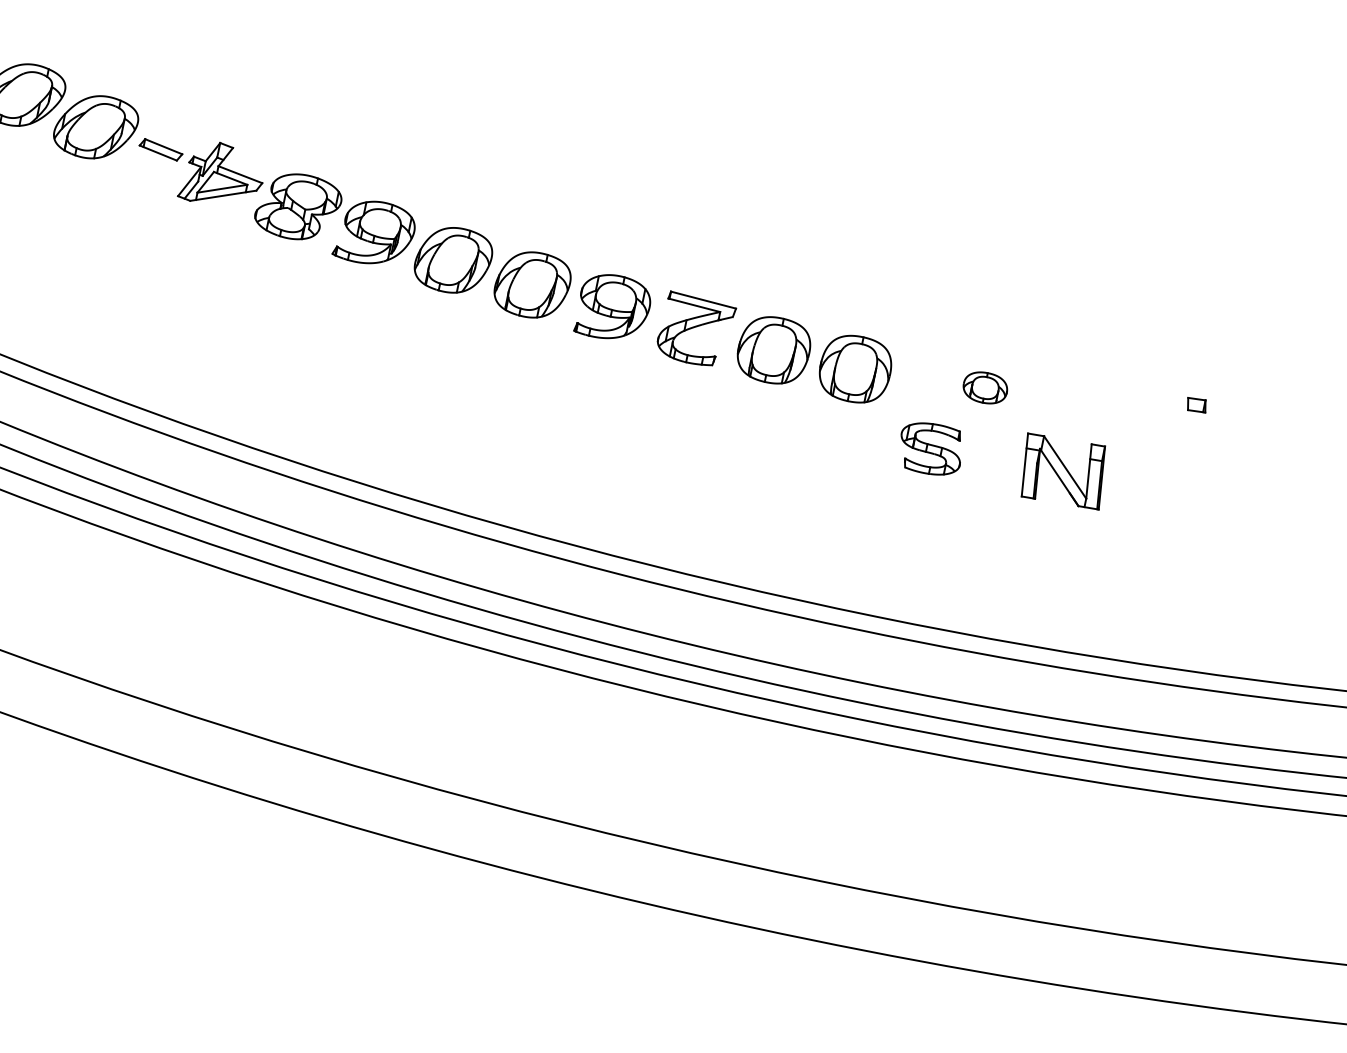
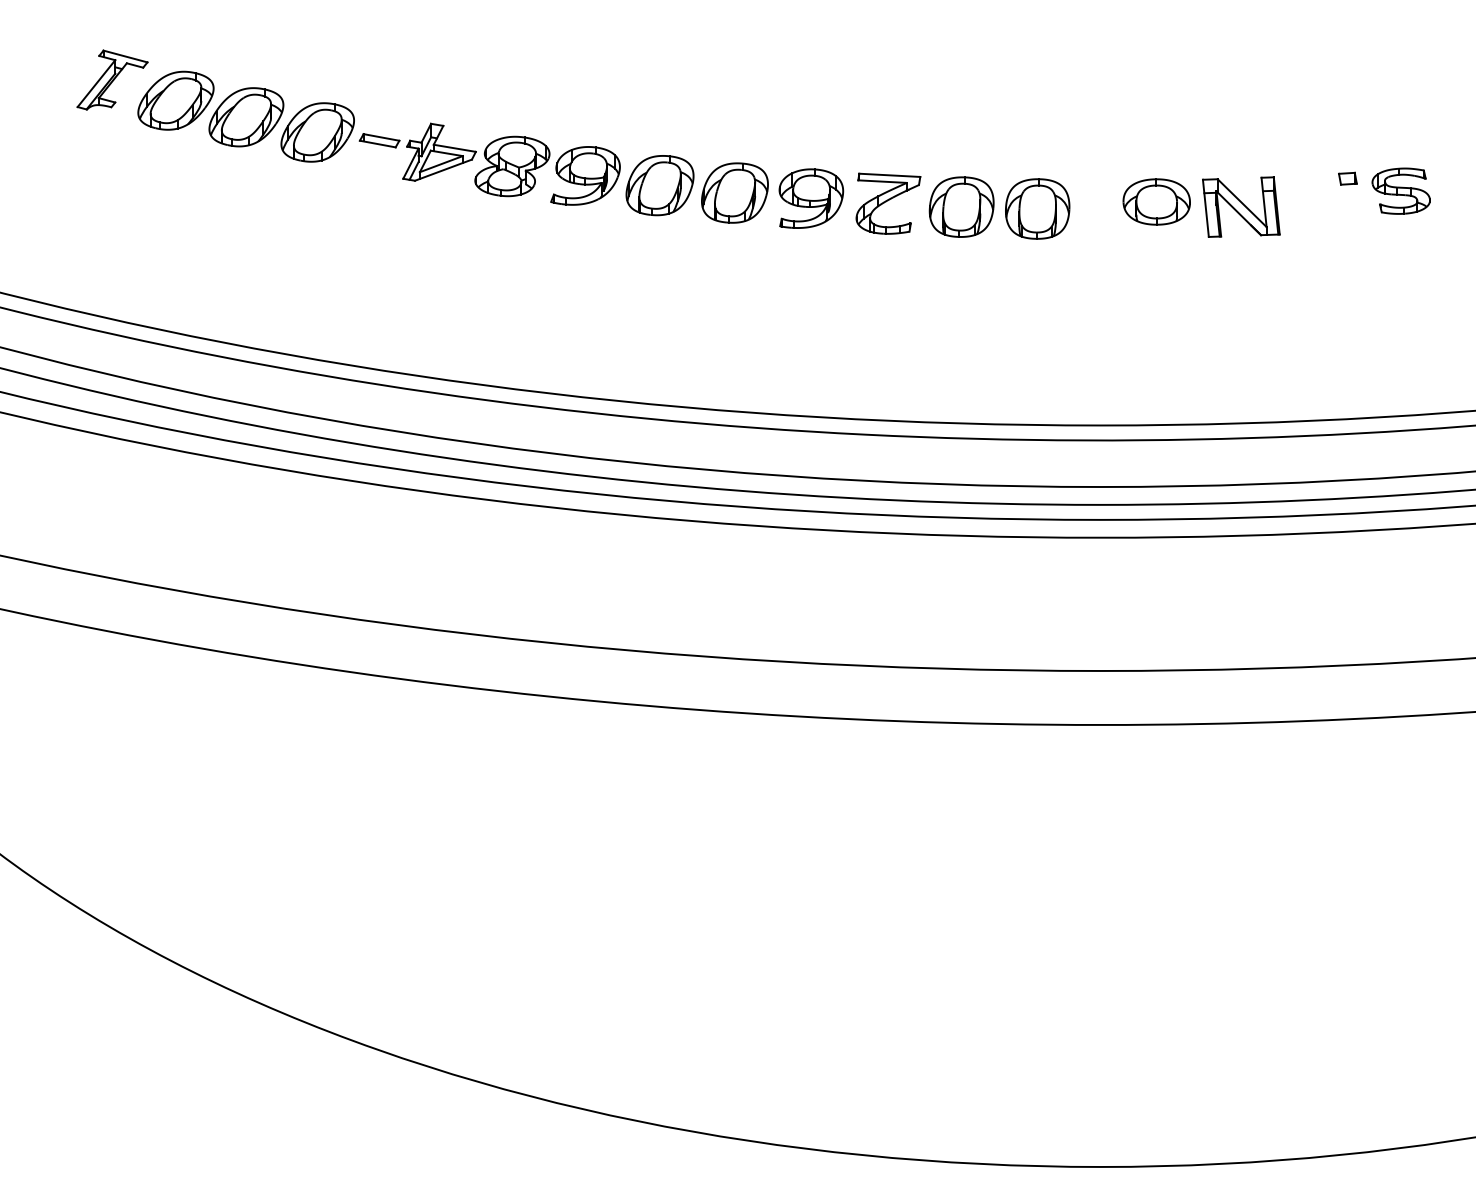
part: (985, 387) -> (1156, 201), size x1.67
part: (930, 447) -> (1400, 190), moved
part: (1063, 470) -> (1241, 206), moved

